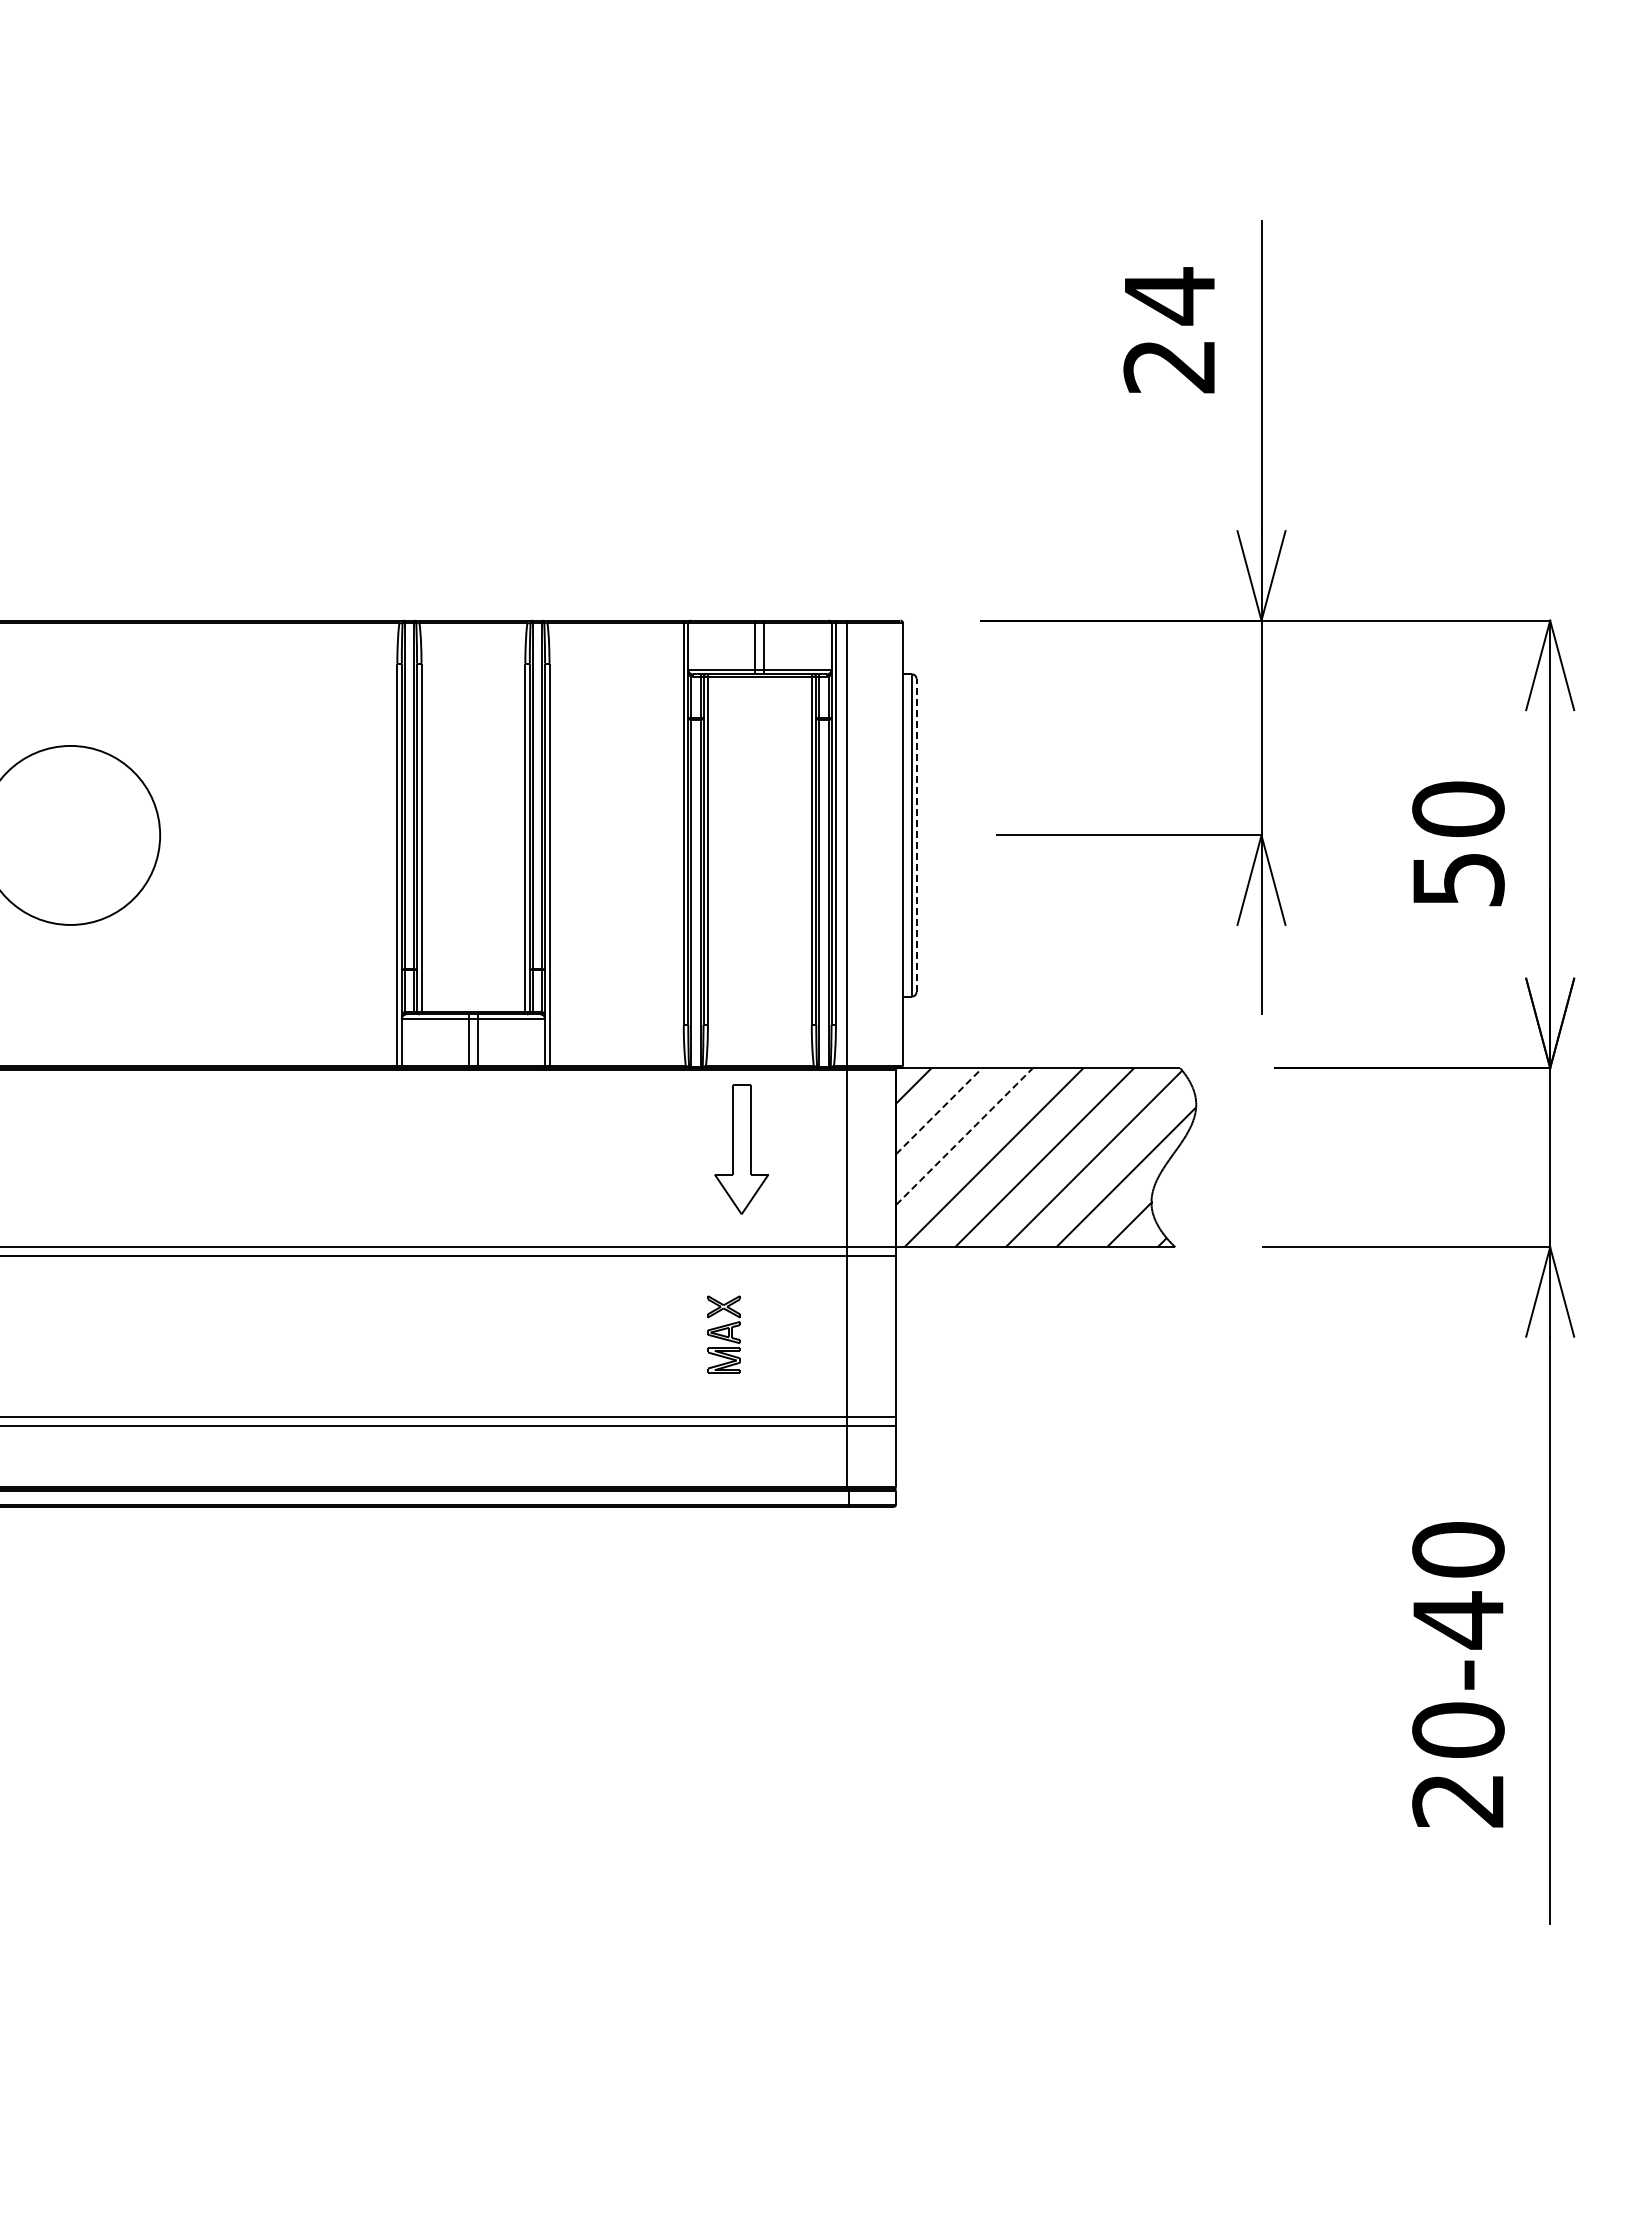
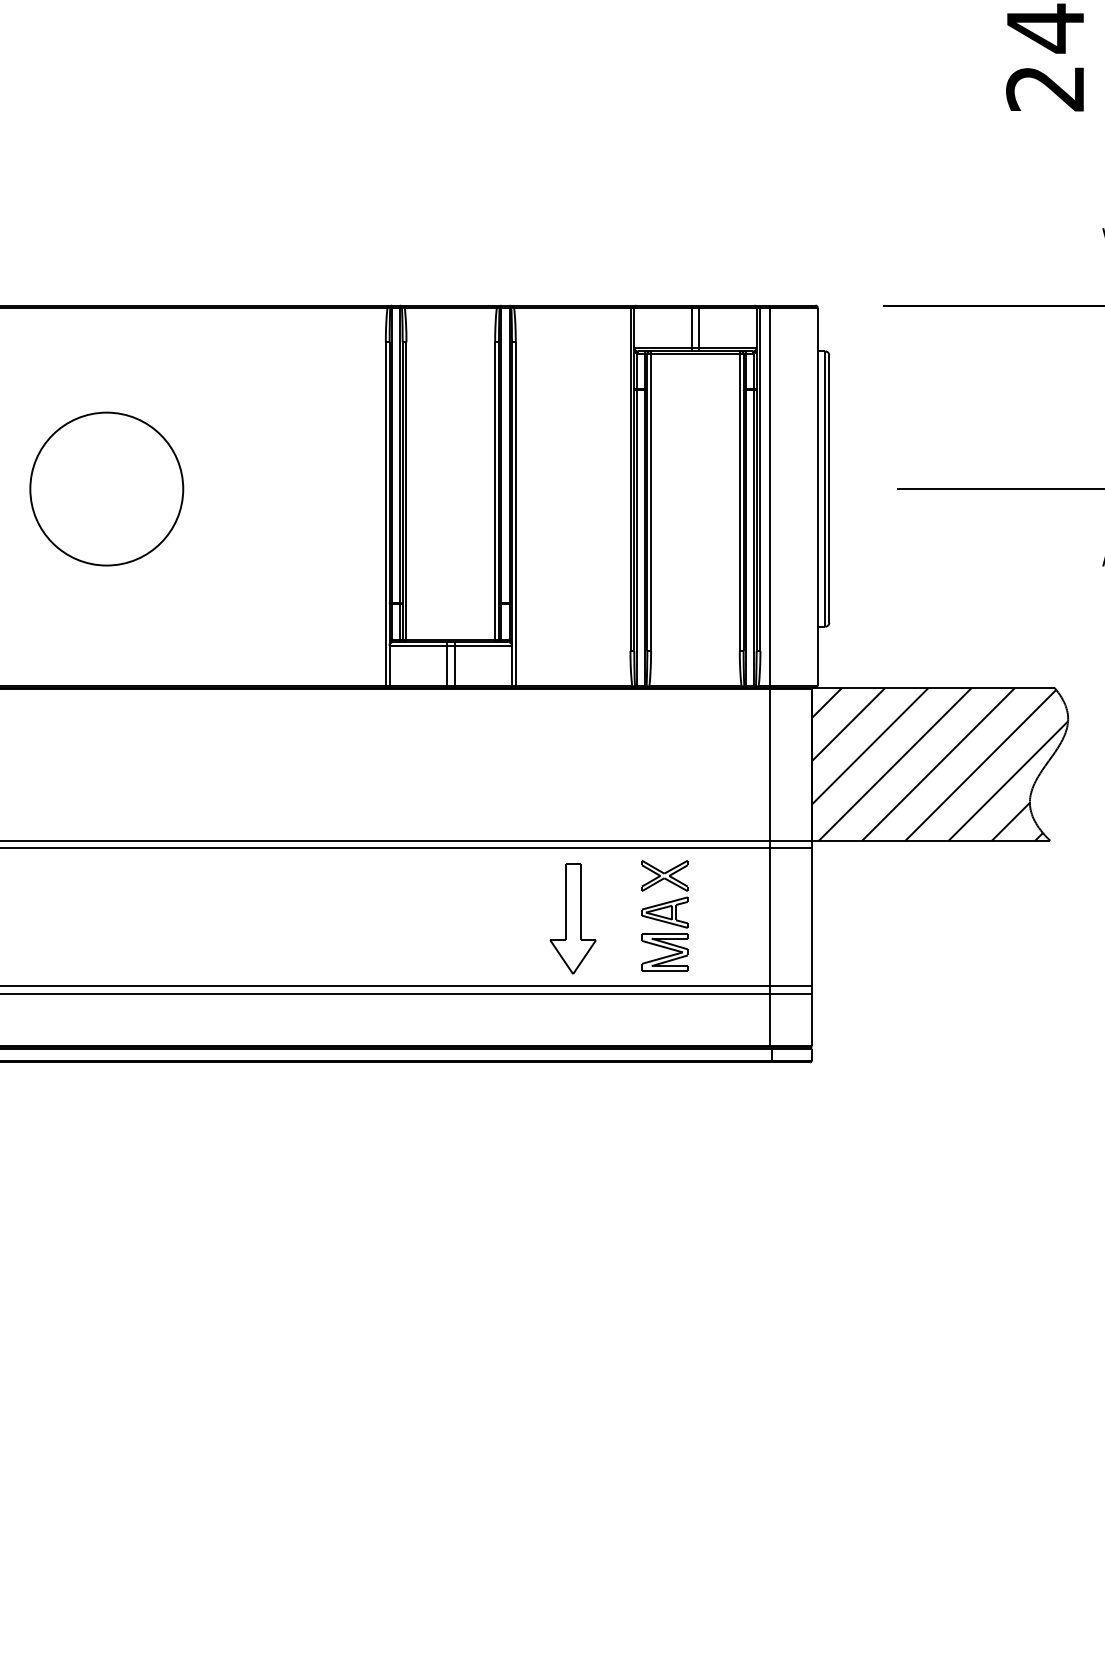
line: (916, 835) -> (829, 489), dashed -> solid
line: (939, 1111) -> (848, 724), dashed -> solid
line: (964, 1136) -> (870, 746), dashed -> solid
part: (741, 1149) -> (572, 918), moved
part: (723, 1334) -> (664, 915), size x1.67

